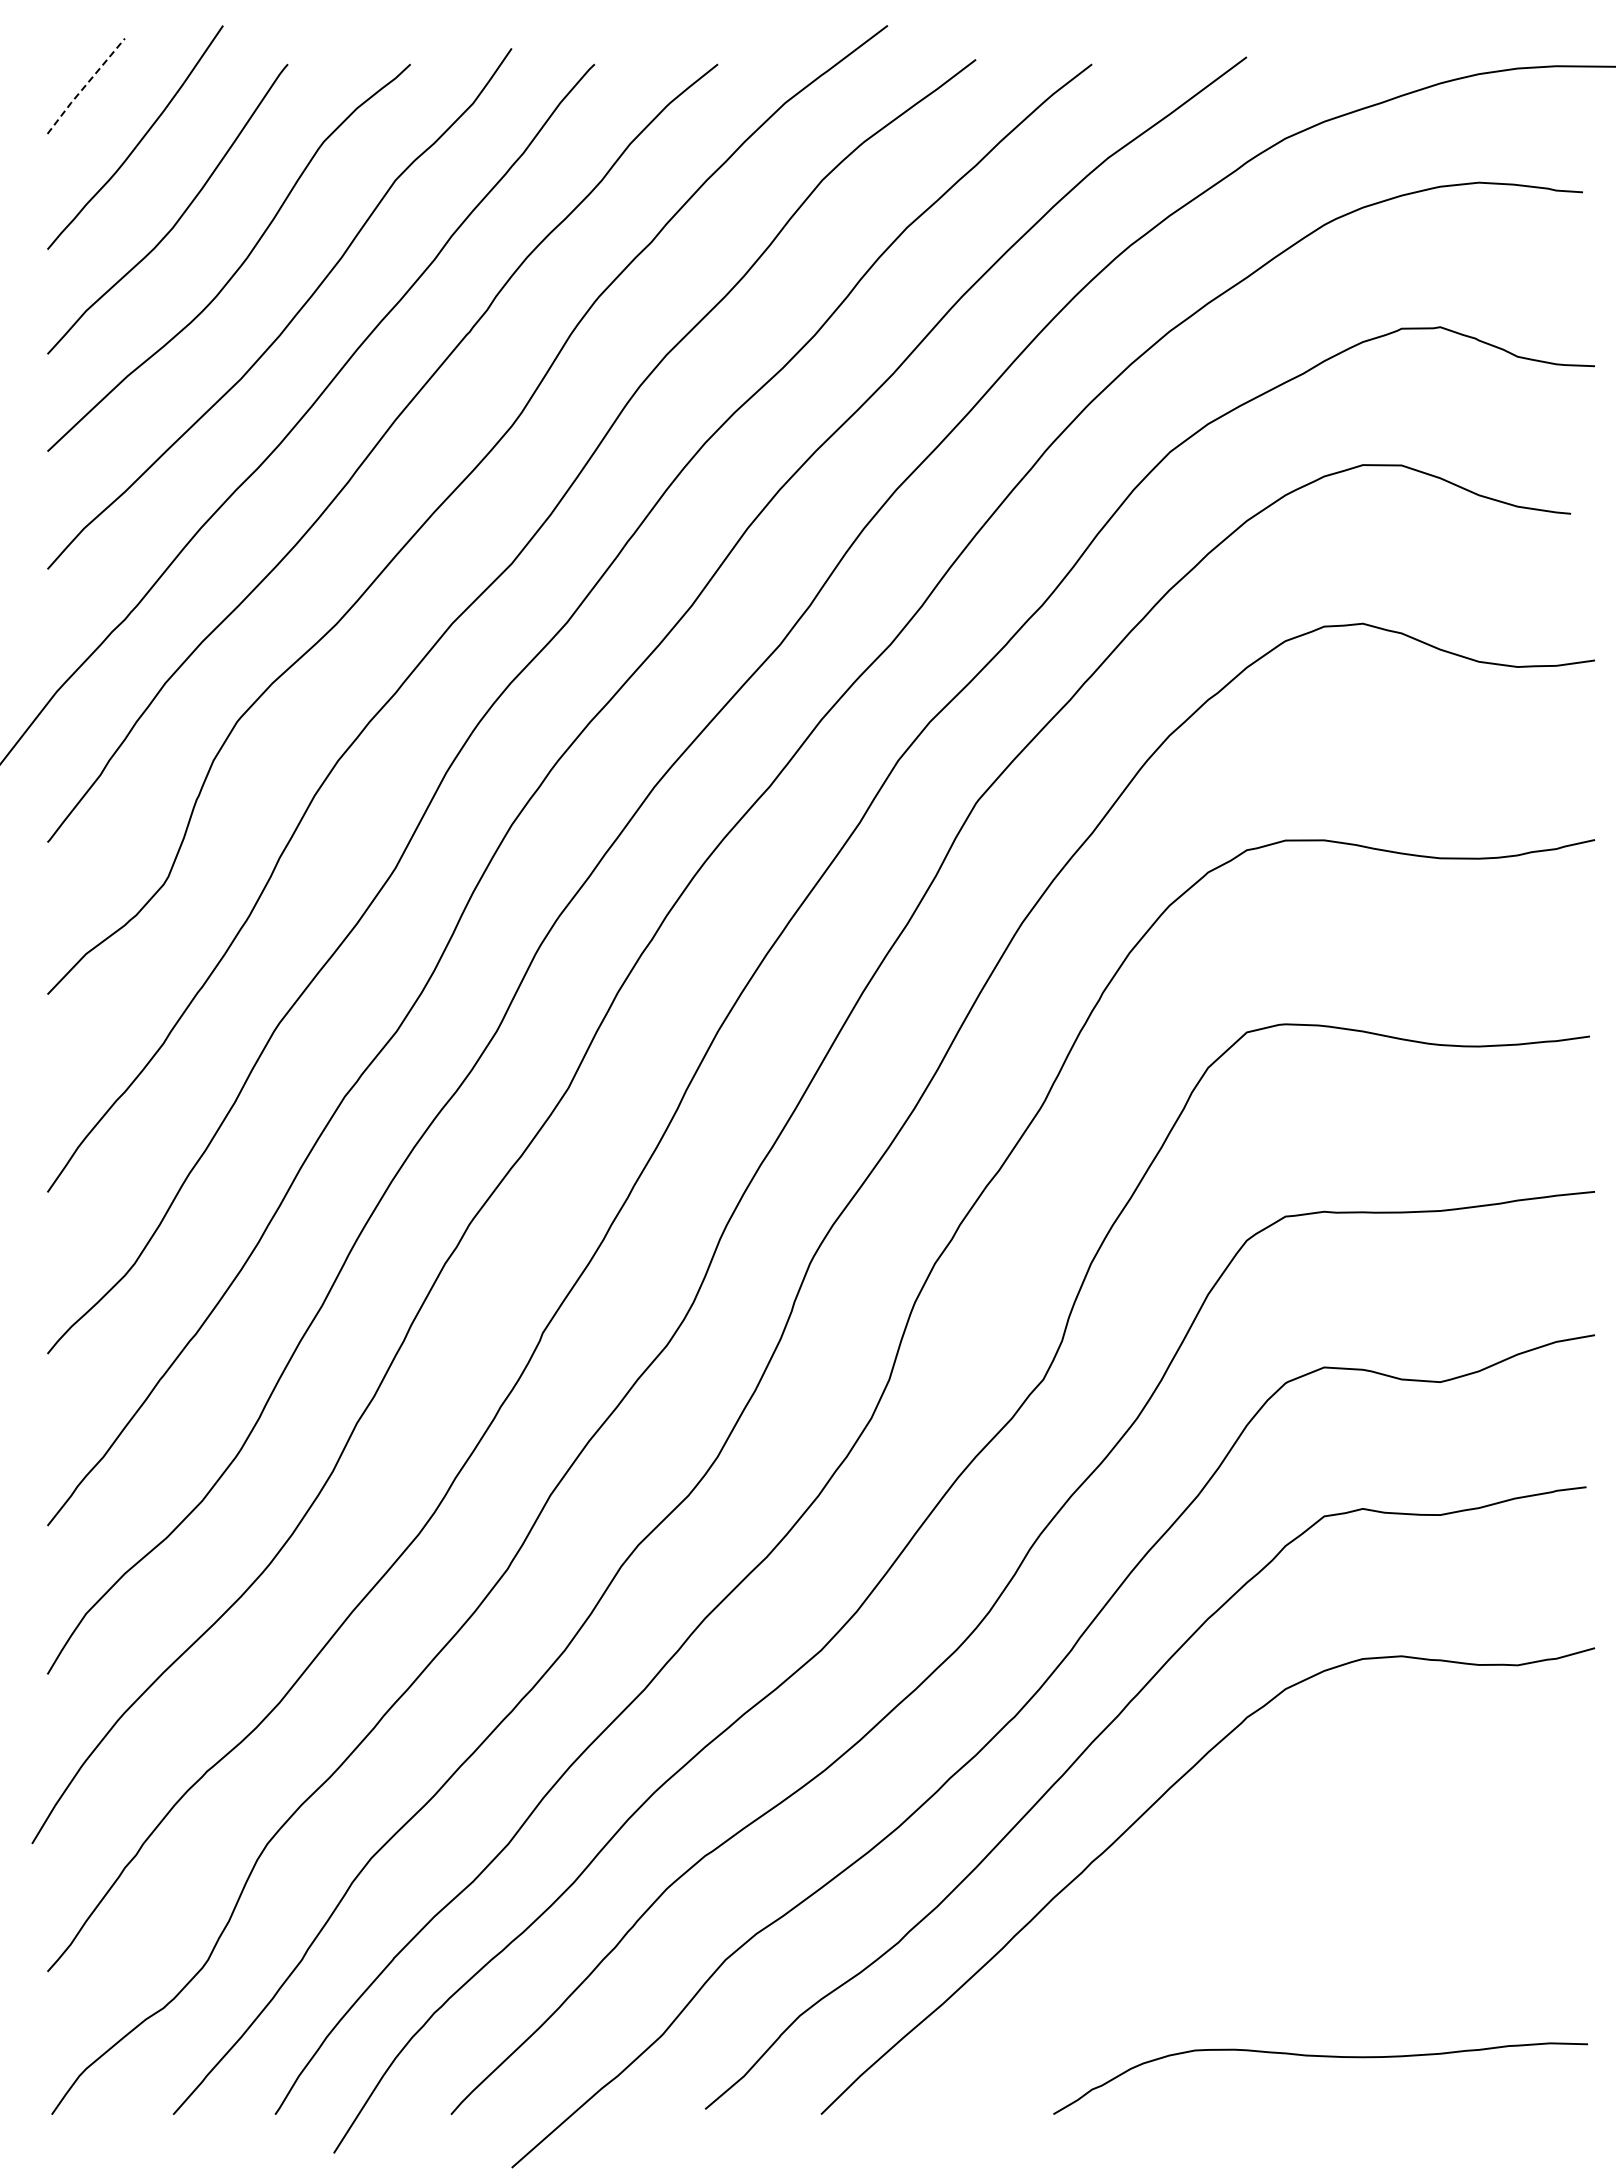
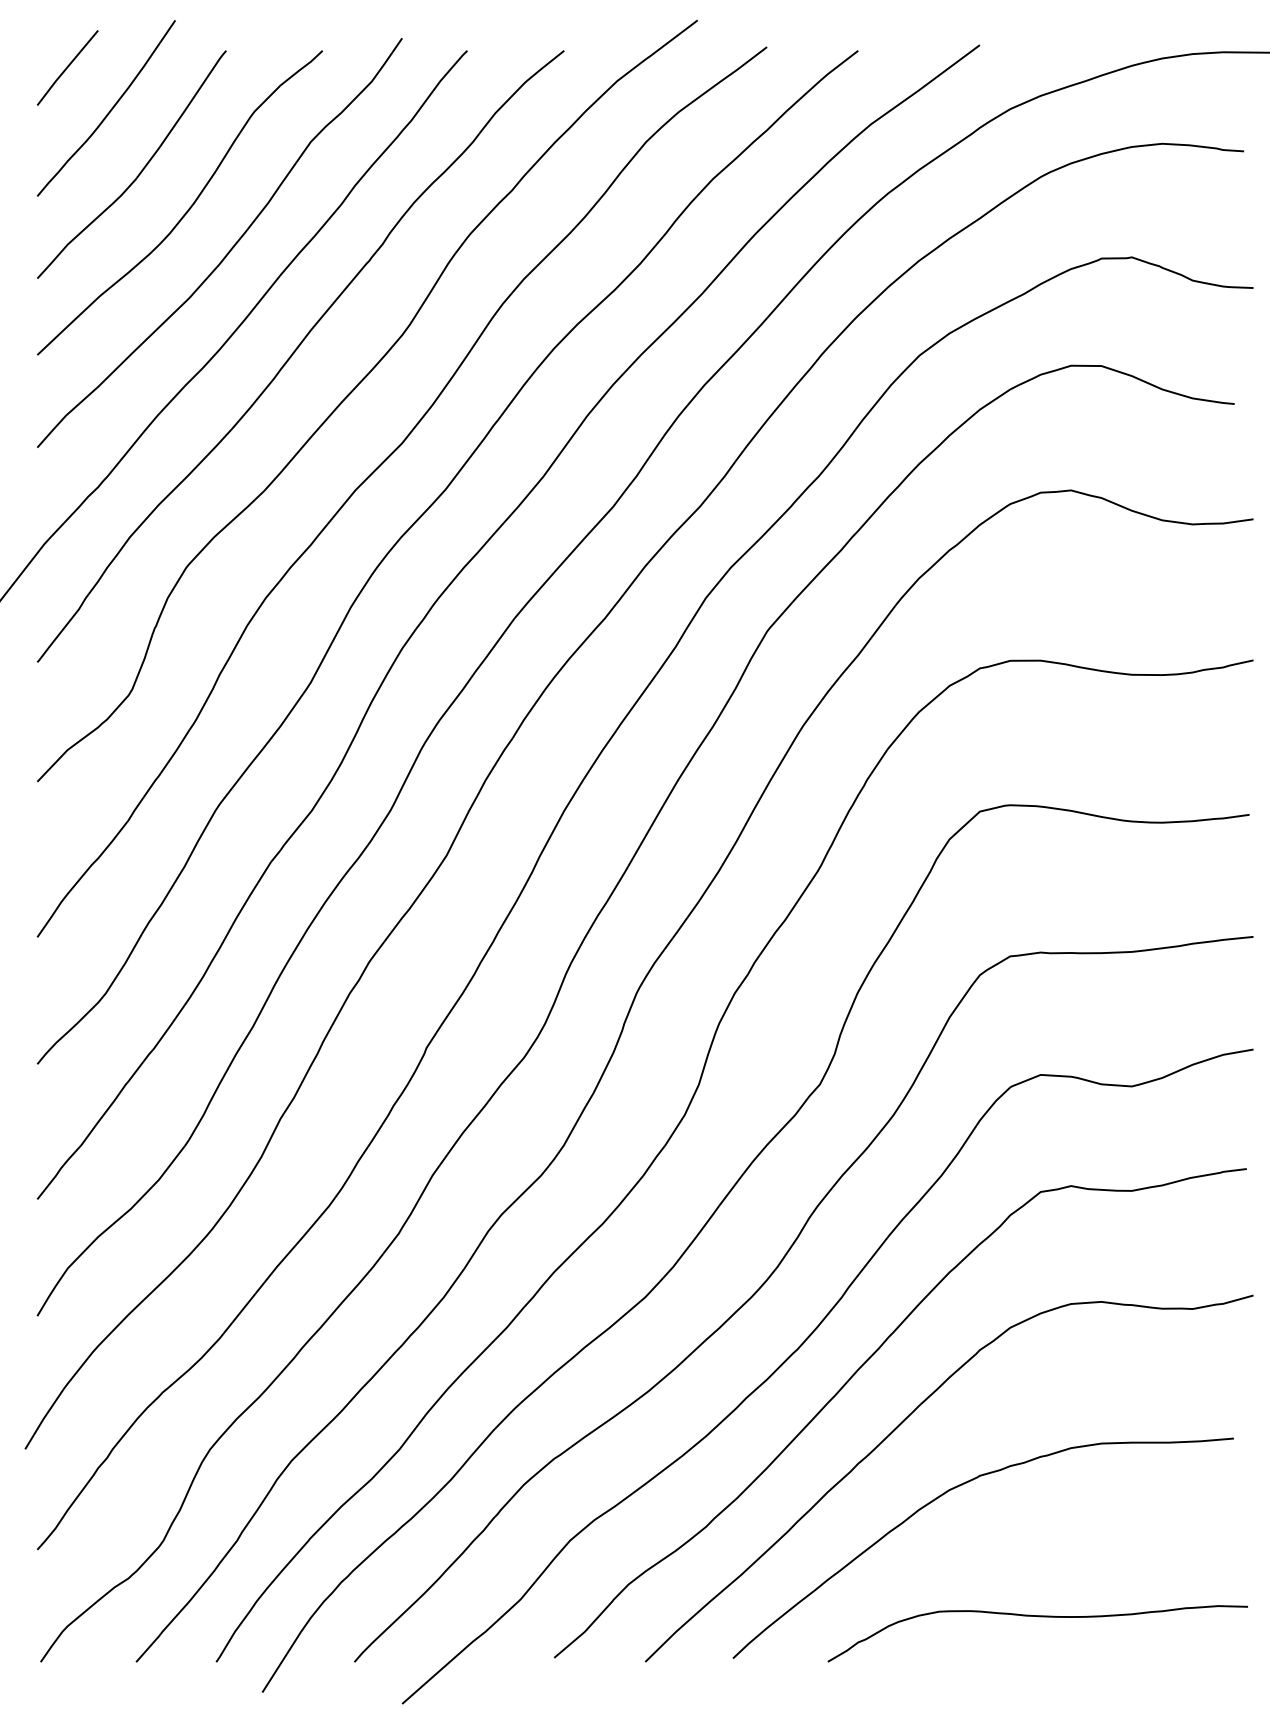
line: (85, 86) -> (67, 68), dashed -> solid
curve: (1218, 1892) -> (957, 1487), added

